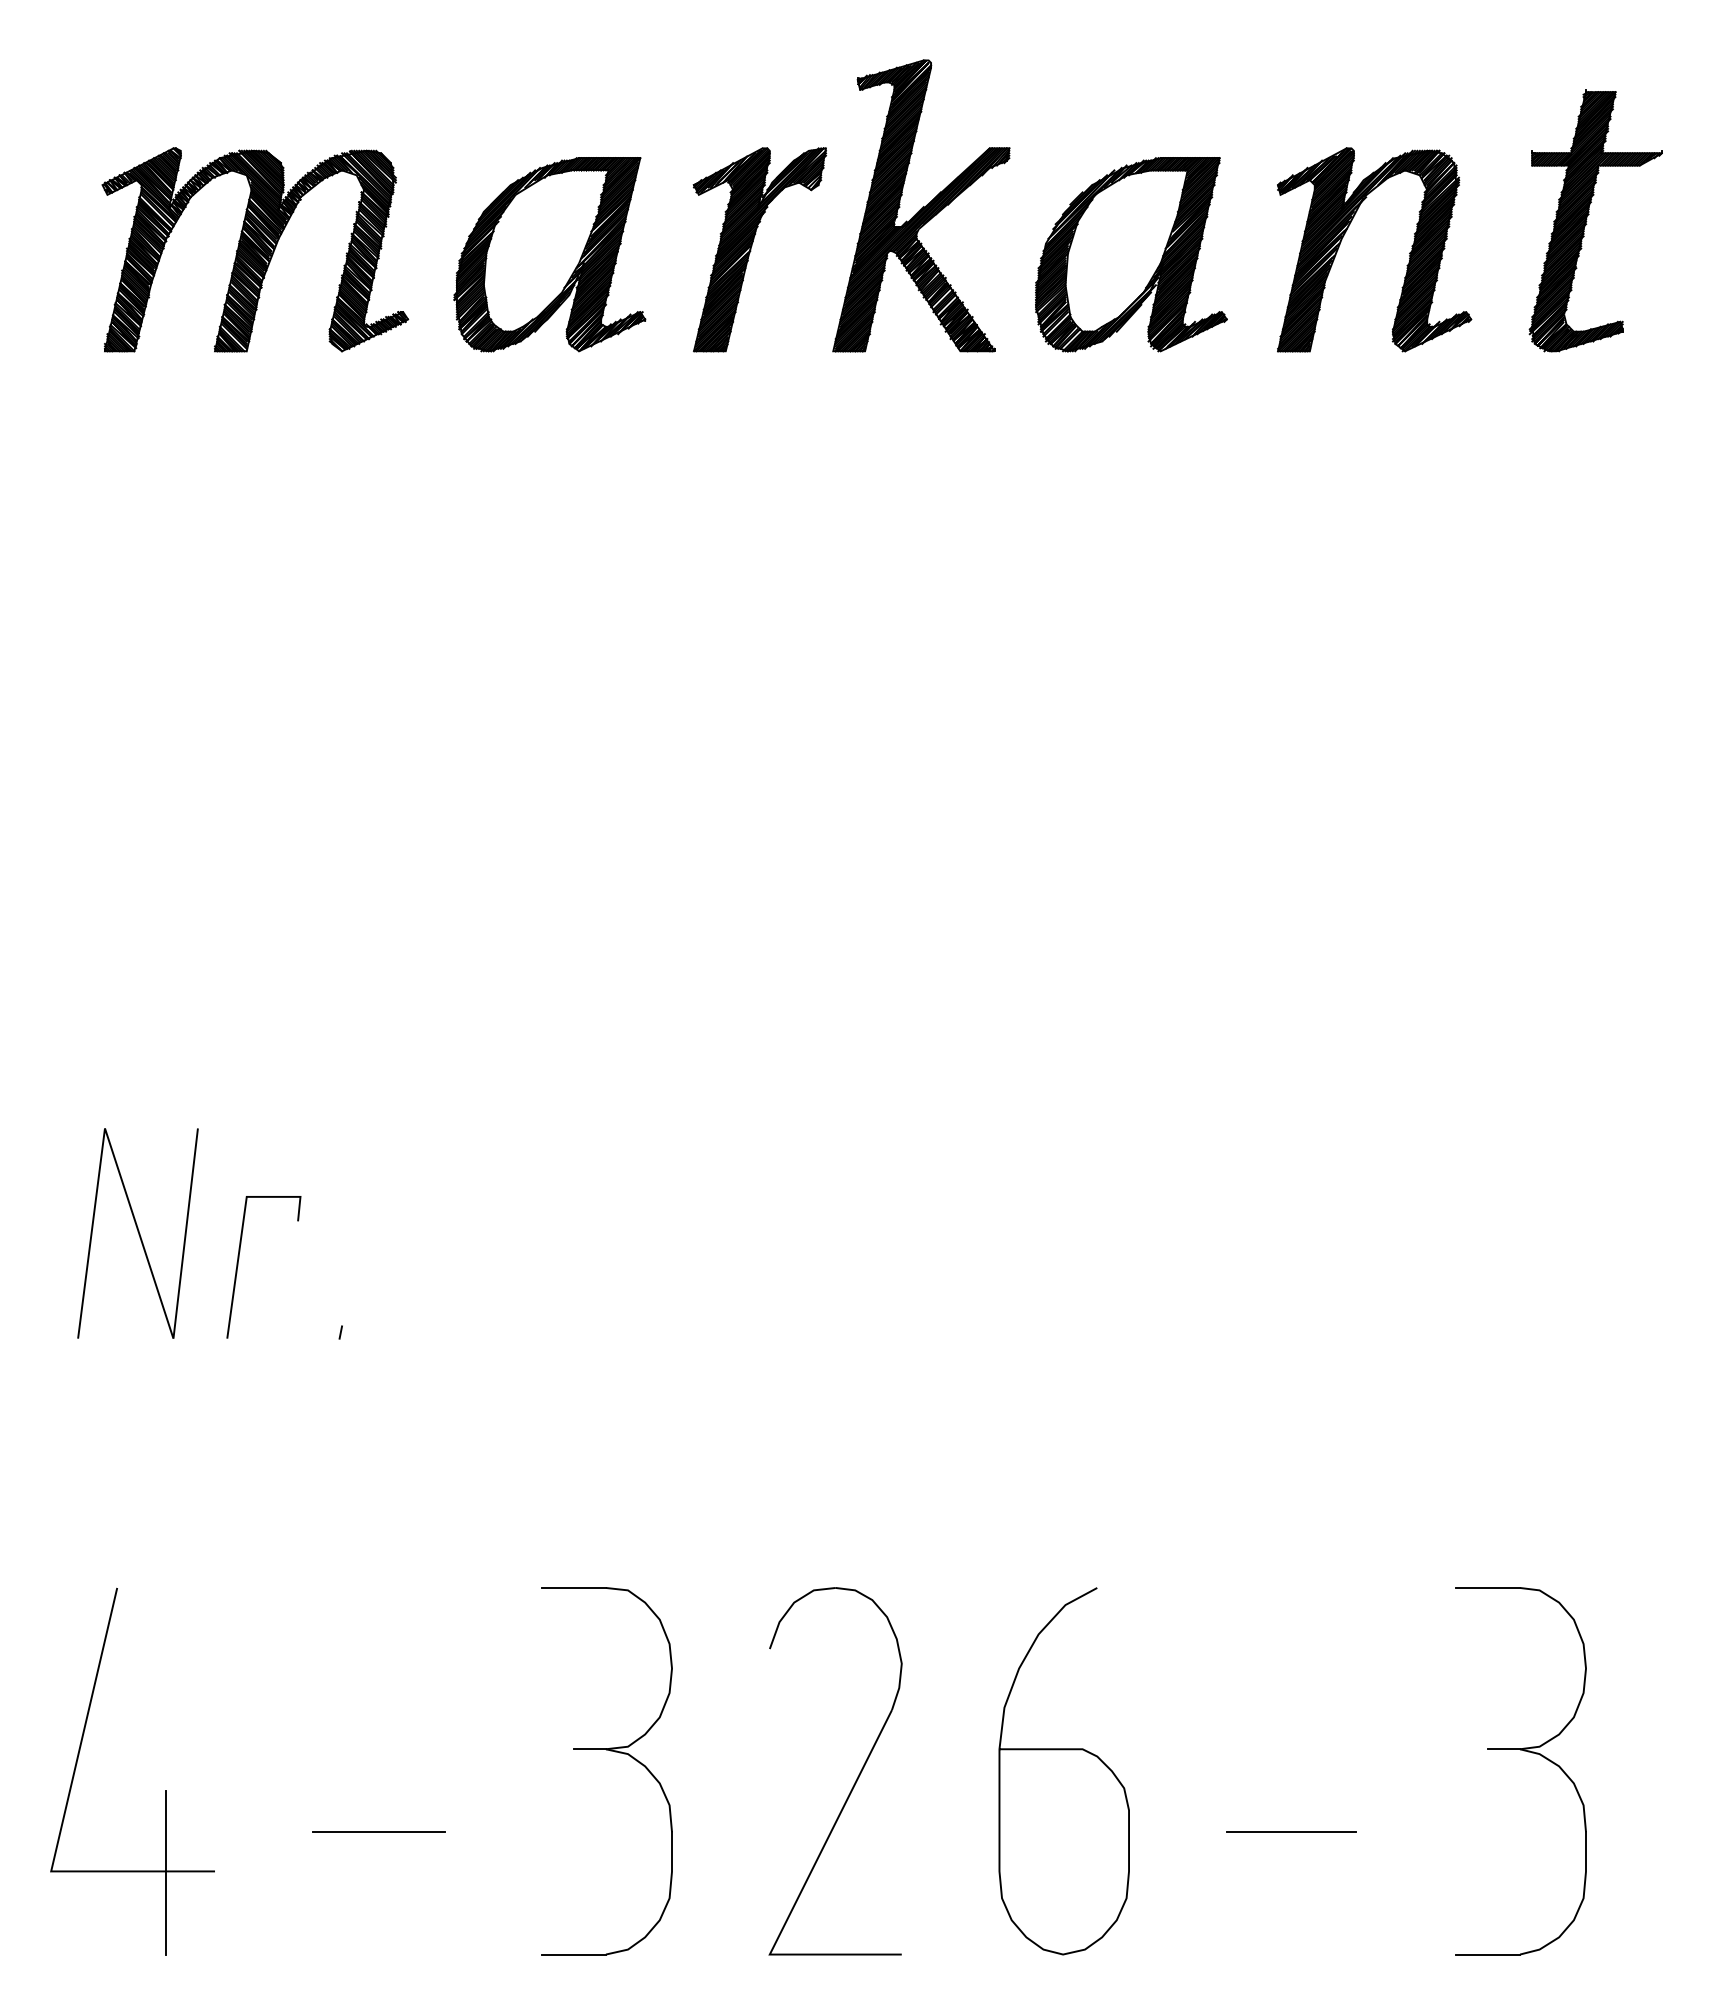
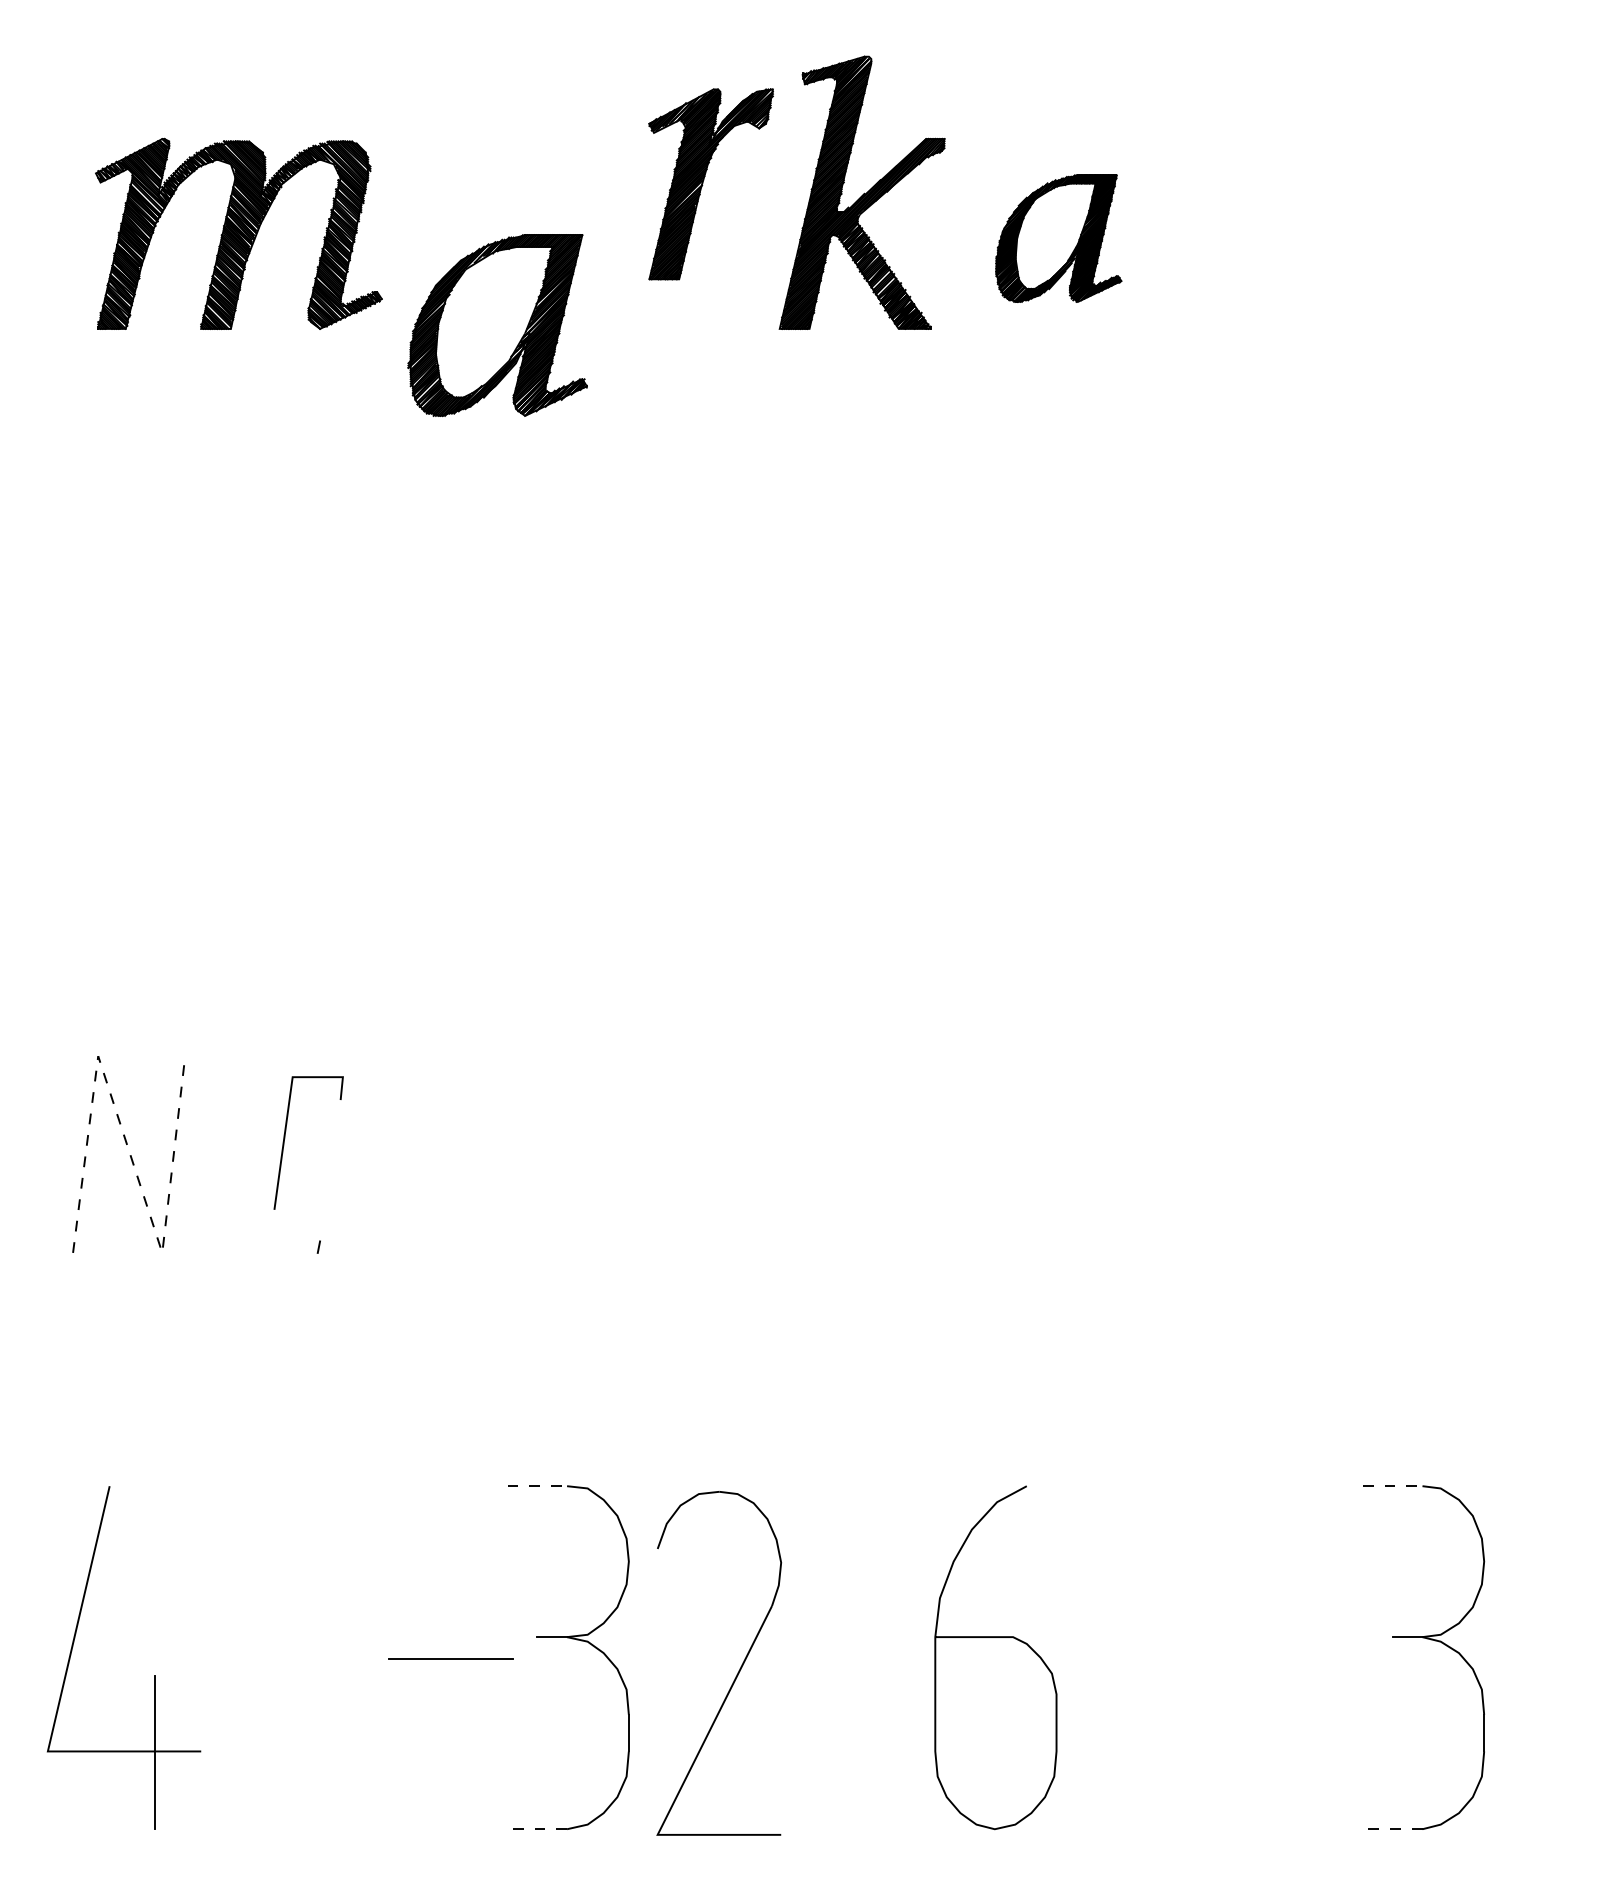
part: (1587, 219) -> (1485, 205), removed
part: (1346, 232) -> (1260, 217), removed
part: (752, 246) -> (704, 181), moved
part: (549, 254) -> (497, 325), moved
part: (1131, 254) -> (1058, 238), size x0.7
line: (139, 1233) -> (130, 1154), solid -> dashed
line: (238, 1266) -> (284, 1142), moved
line: (574, 1587) -> (537, 1485), solid -> dashed
line: (1488, 1587) -> (1392, 1485), solid -> dashed
part: (855, 1780) -> (737, 1671), moved
line: (378, 1831) -> (450, 1657), moved
line: (1291, 1831) -> (1208, 1714), removed
line: (574, 1954) -> (537, 1829), solid -> dashed
line: (1488, 1954) -> (1392, 1829), solid -> dashed

